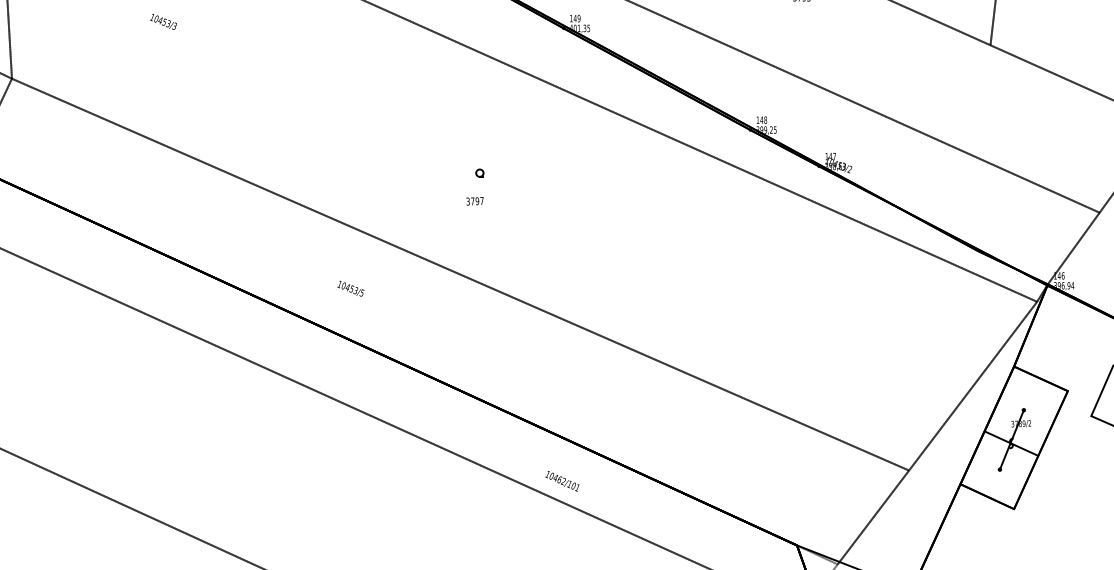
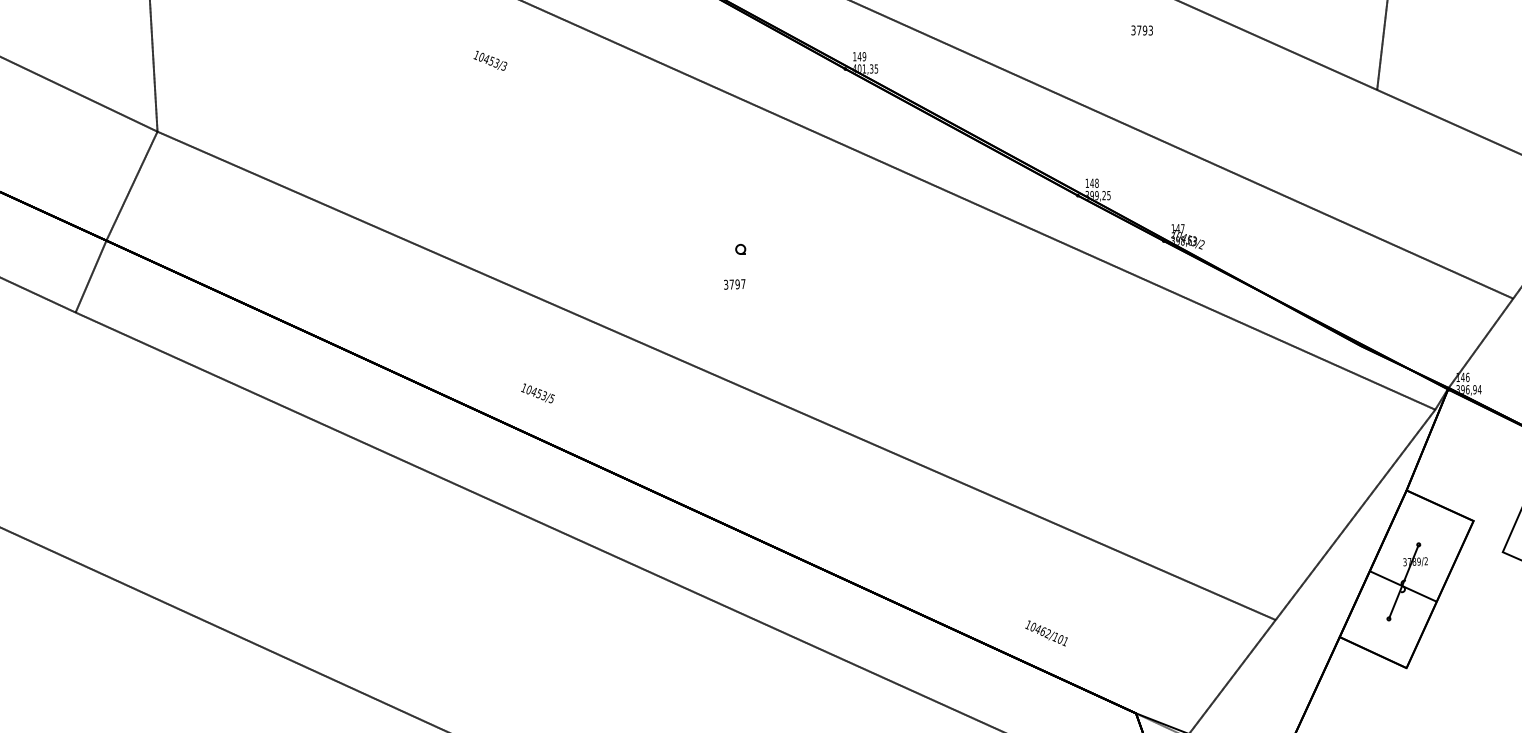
text: (163, 21) -> (490, 60), moved
text: (350, 288) -> (537, 393), moved
text: (562, 481) -> (1046, 633), moved

